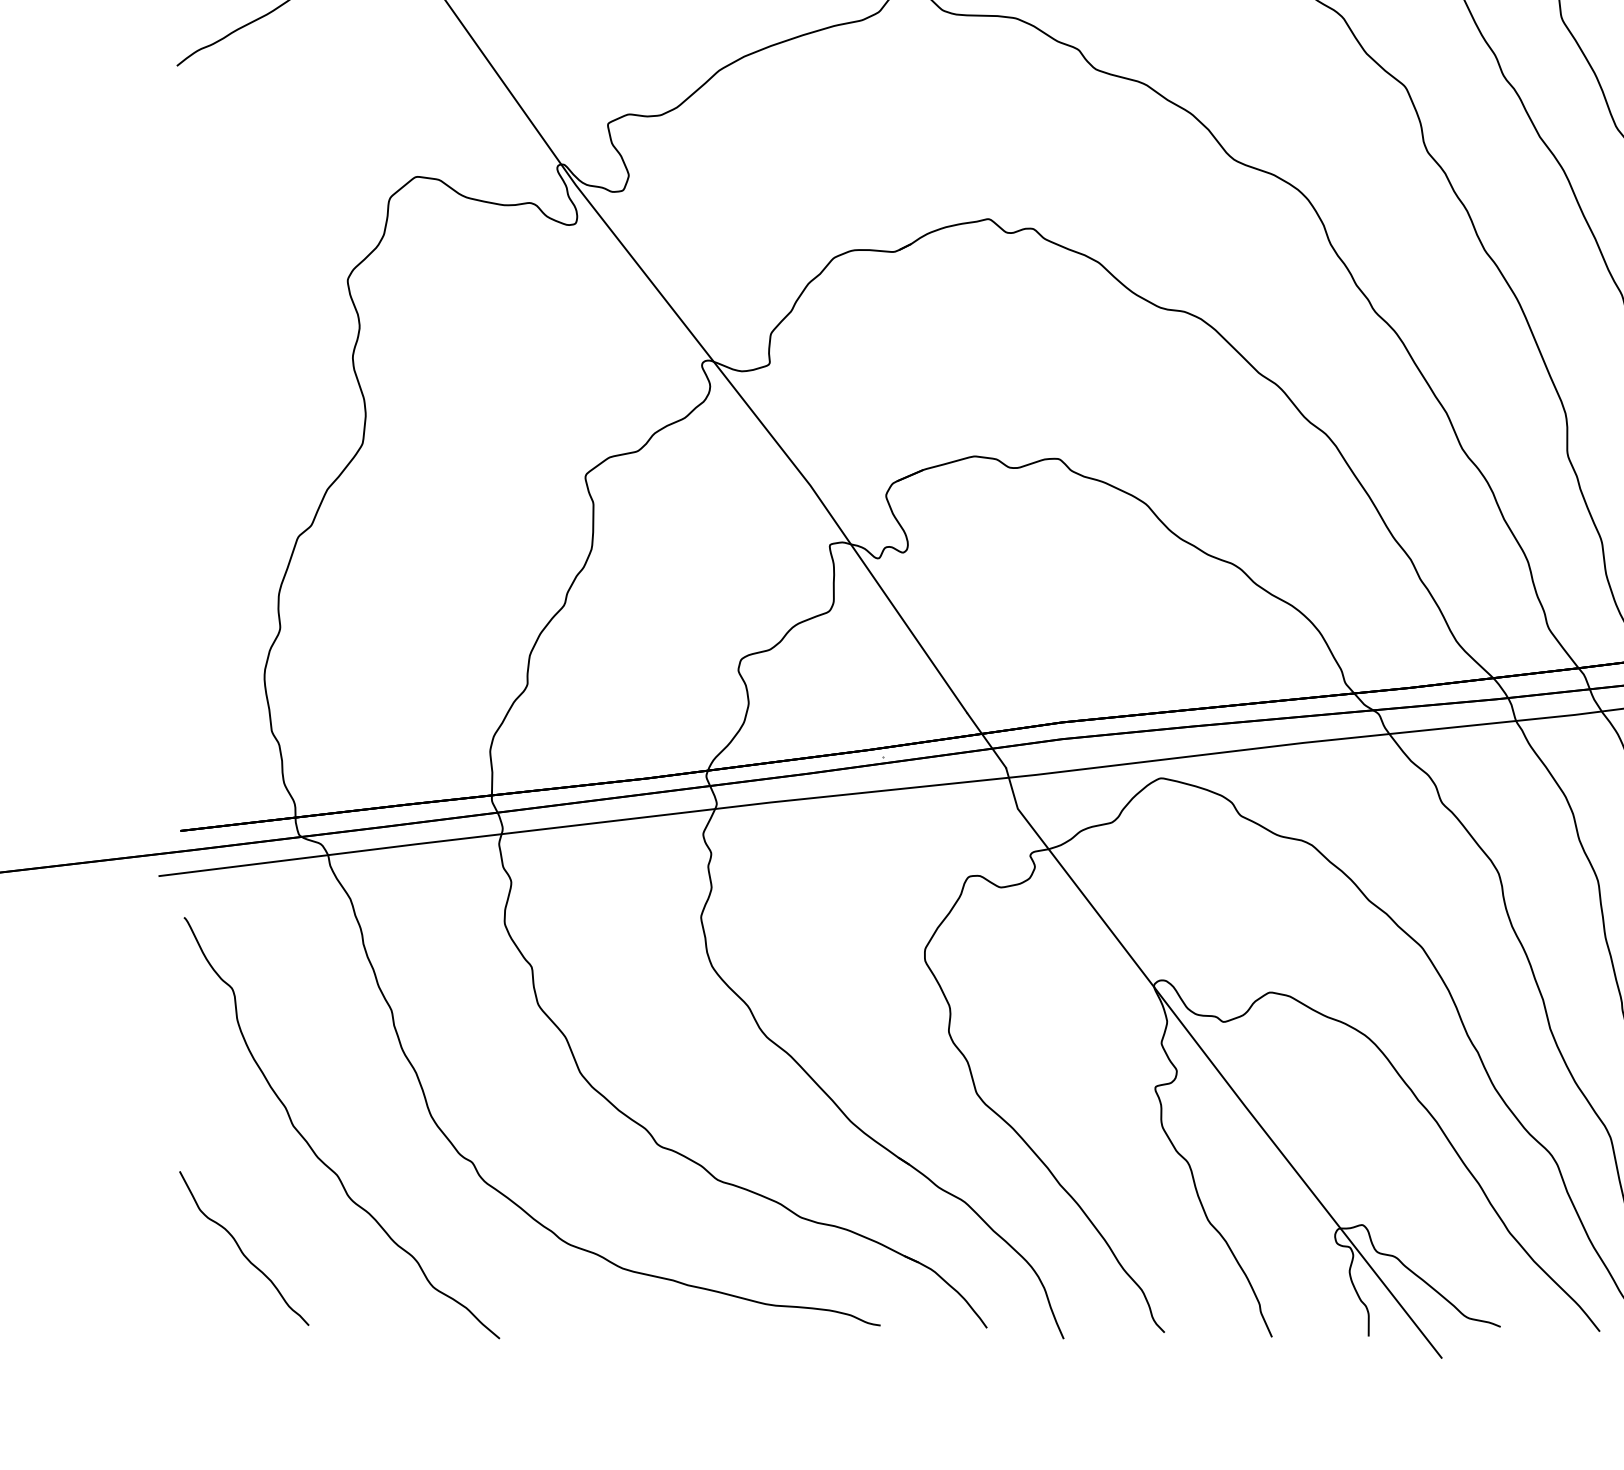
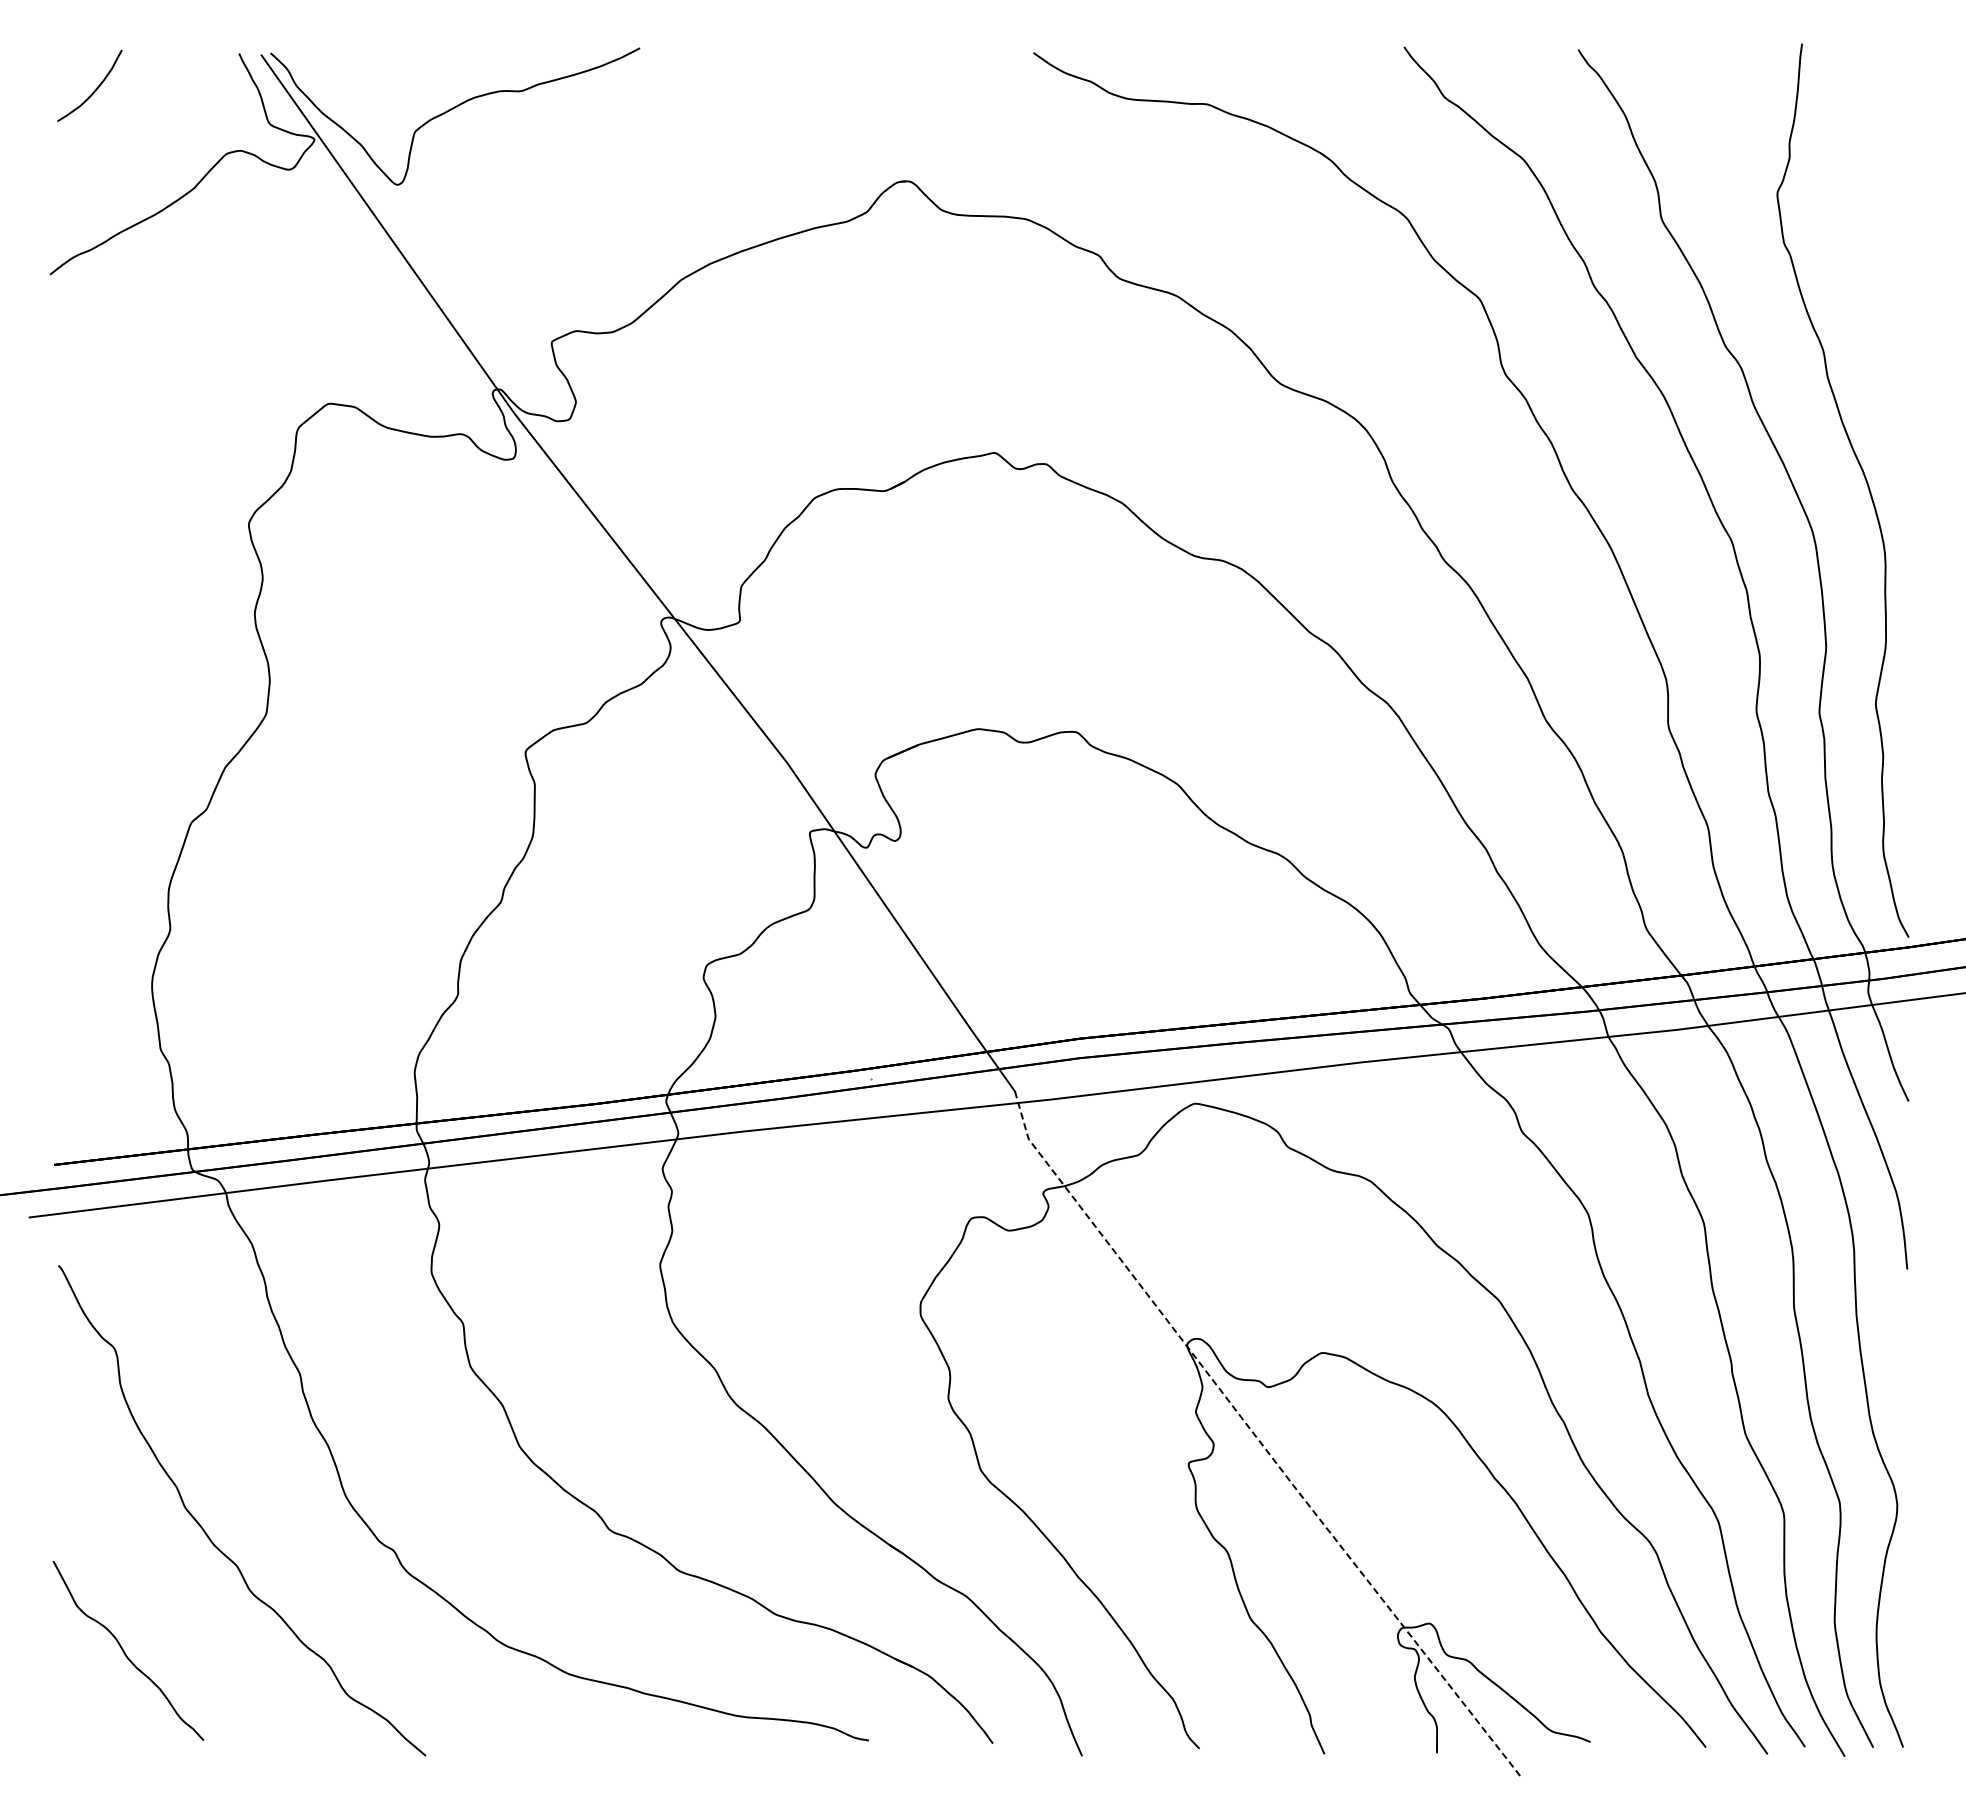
line: (1216, 1068) -> (1259, 1441), solid -> dashed

